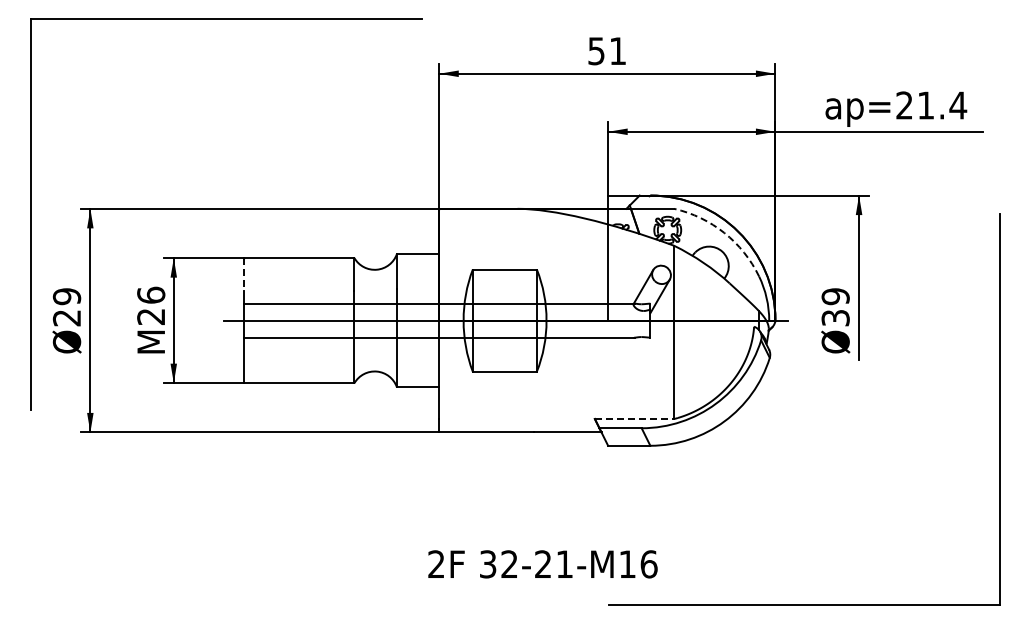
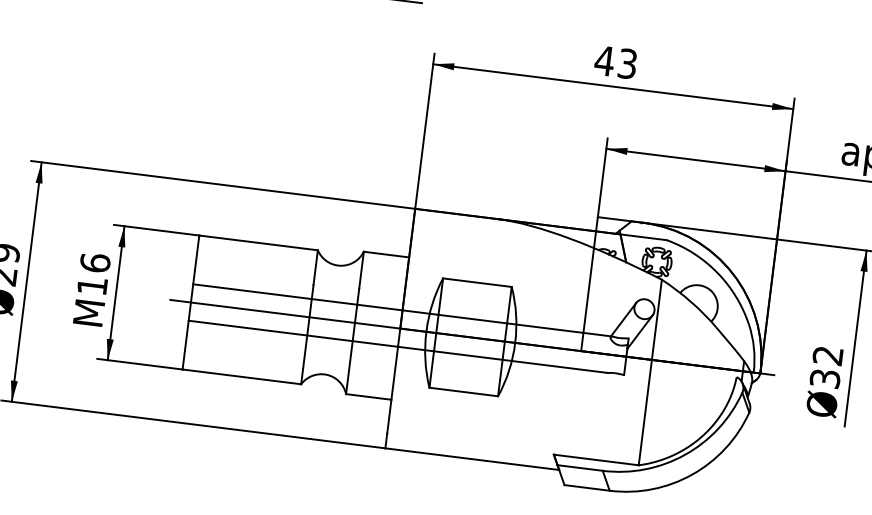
text: (606, 51) -> (615, 62), 51 -> 43
arc: (724, 232) -> (717, 272), dashed -> solid
line: (243, 274) -> (196, 253), dashed -> solid
text: (835, 296) -> (827, 355), Ø39 -> Ø32
text: (150, 316) -> (91, 285), M26 -> M16
line: (634, 419) -> (596, 460), dashed -> solid

